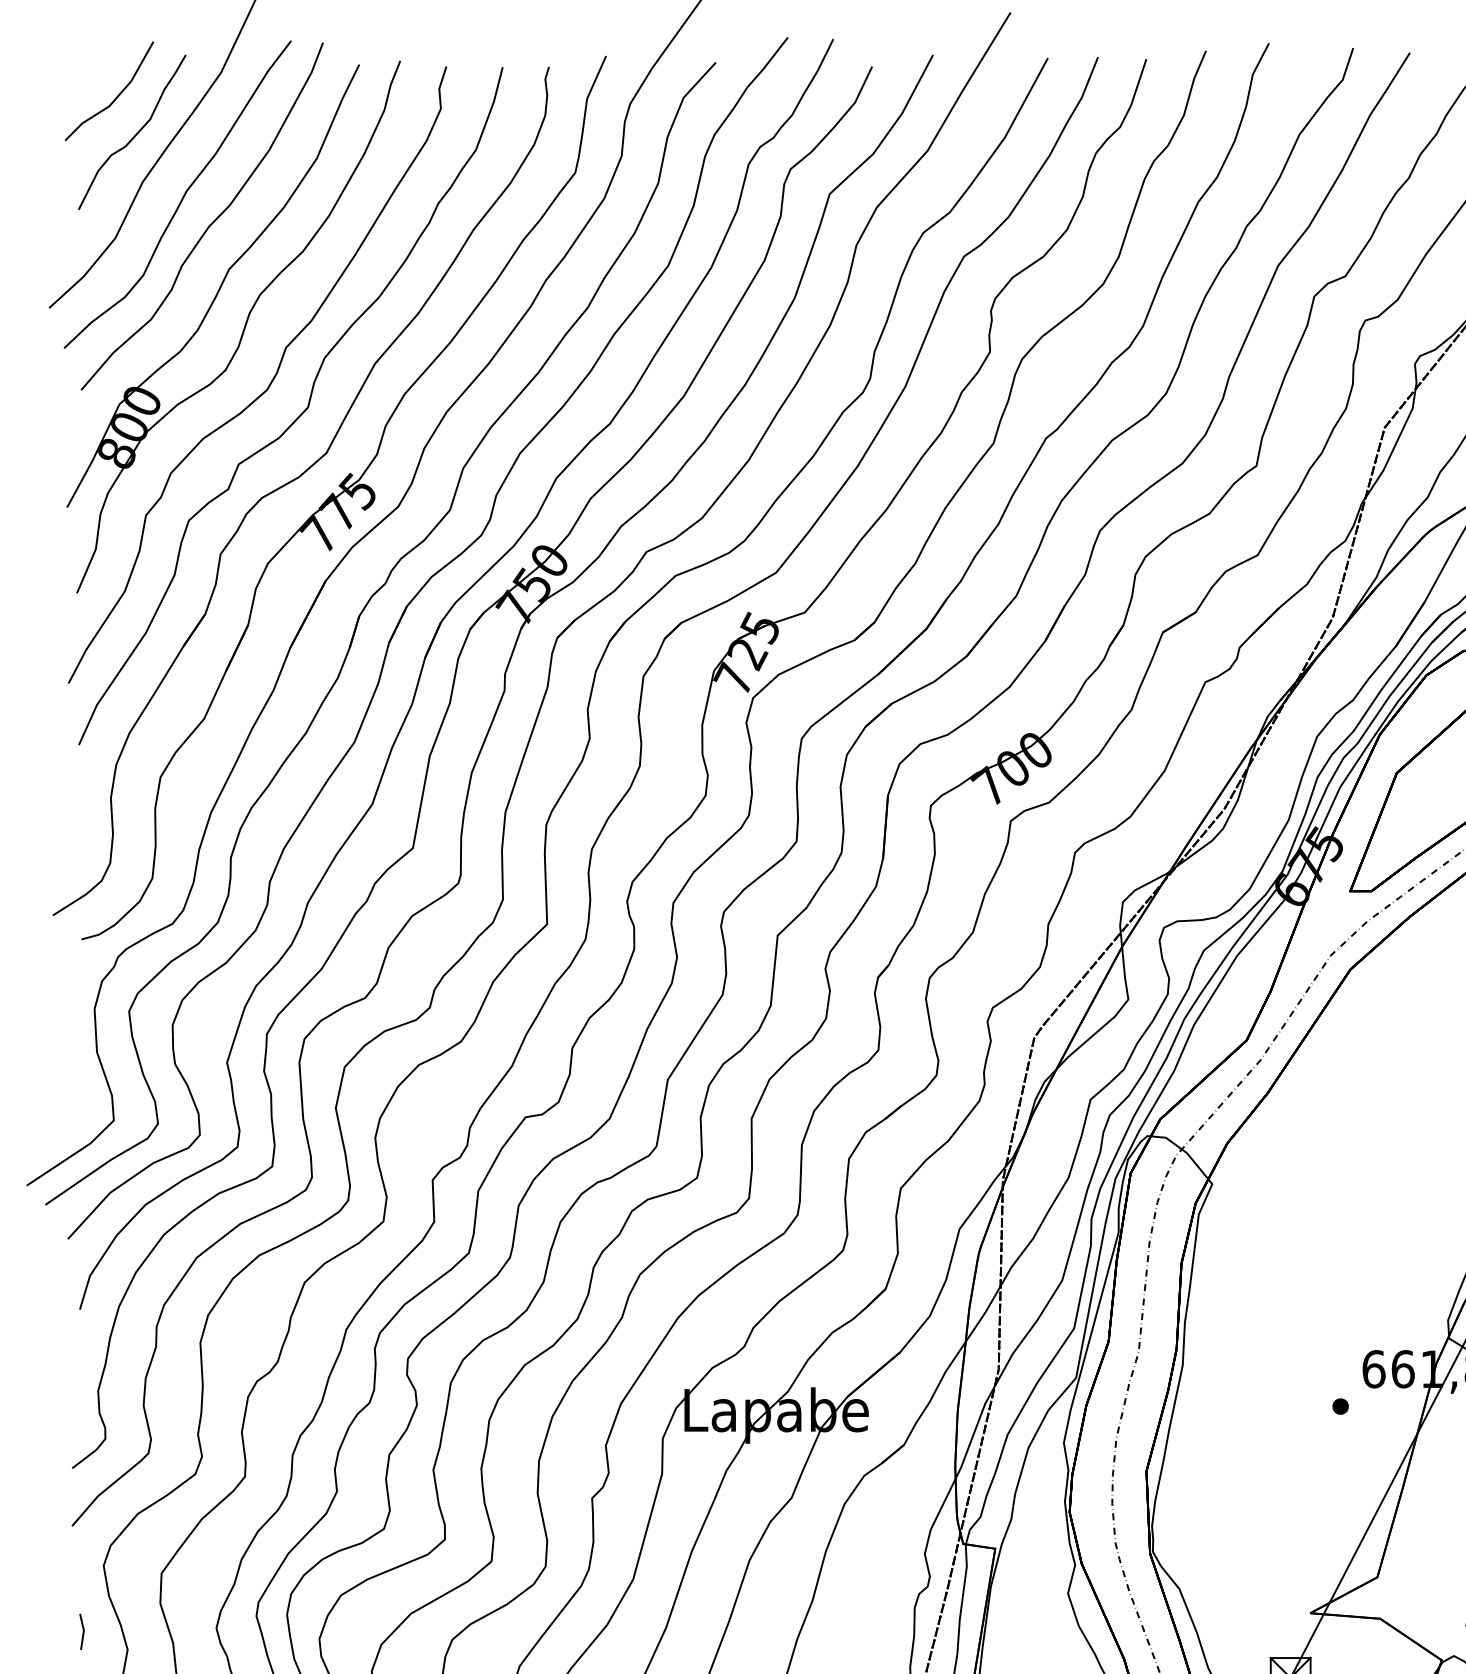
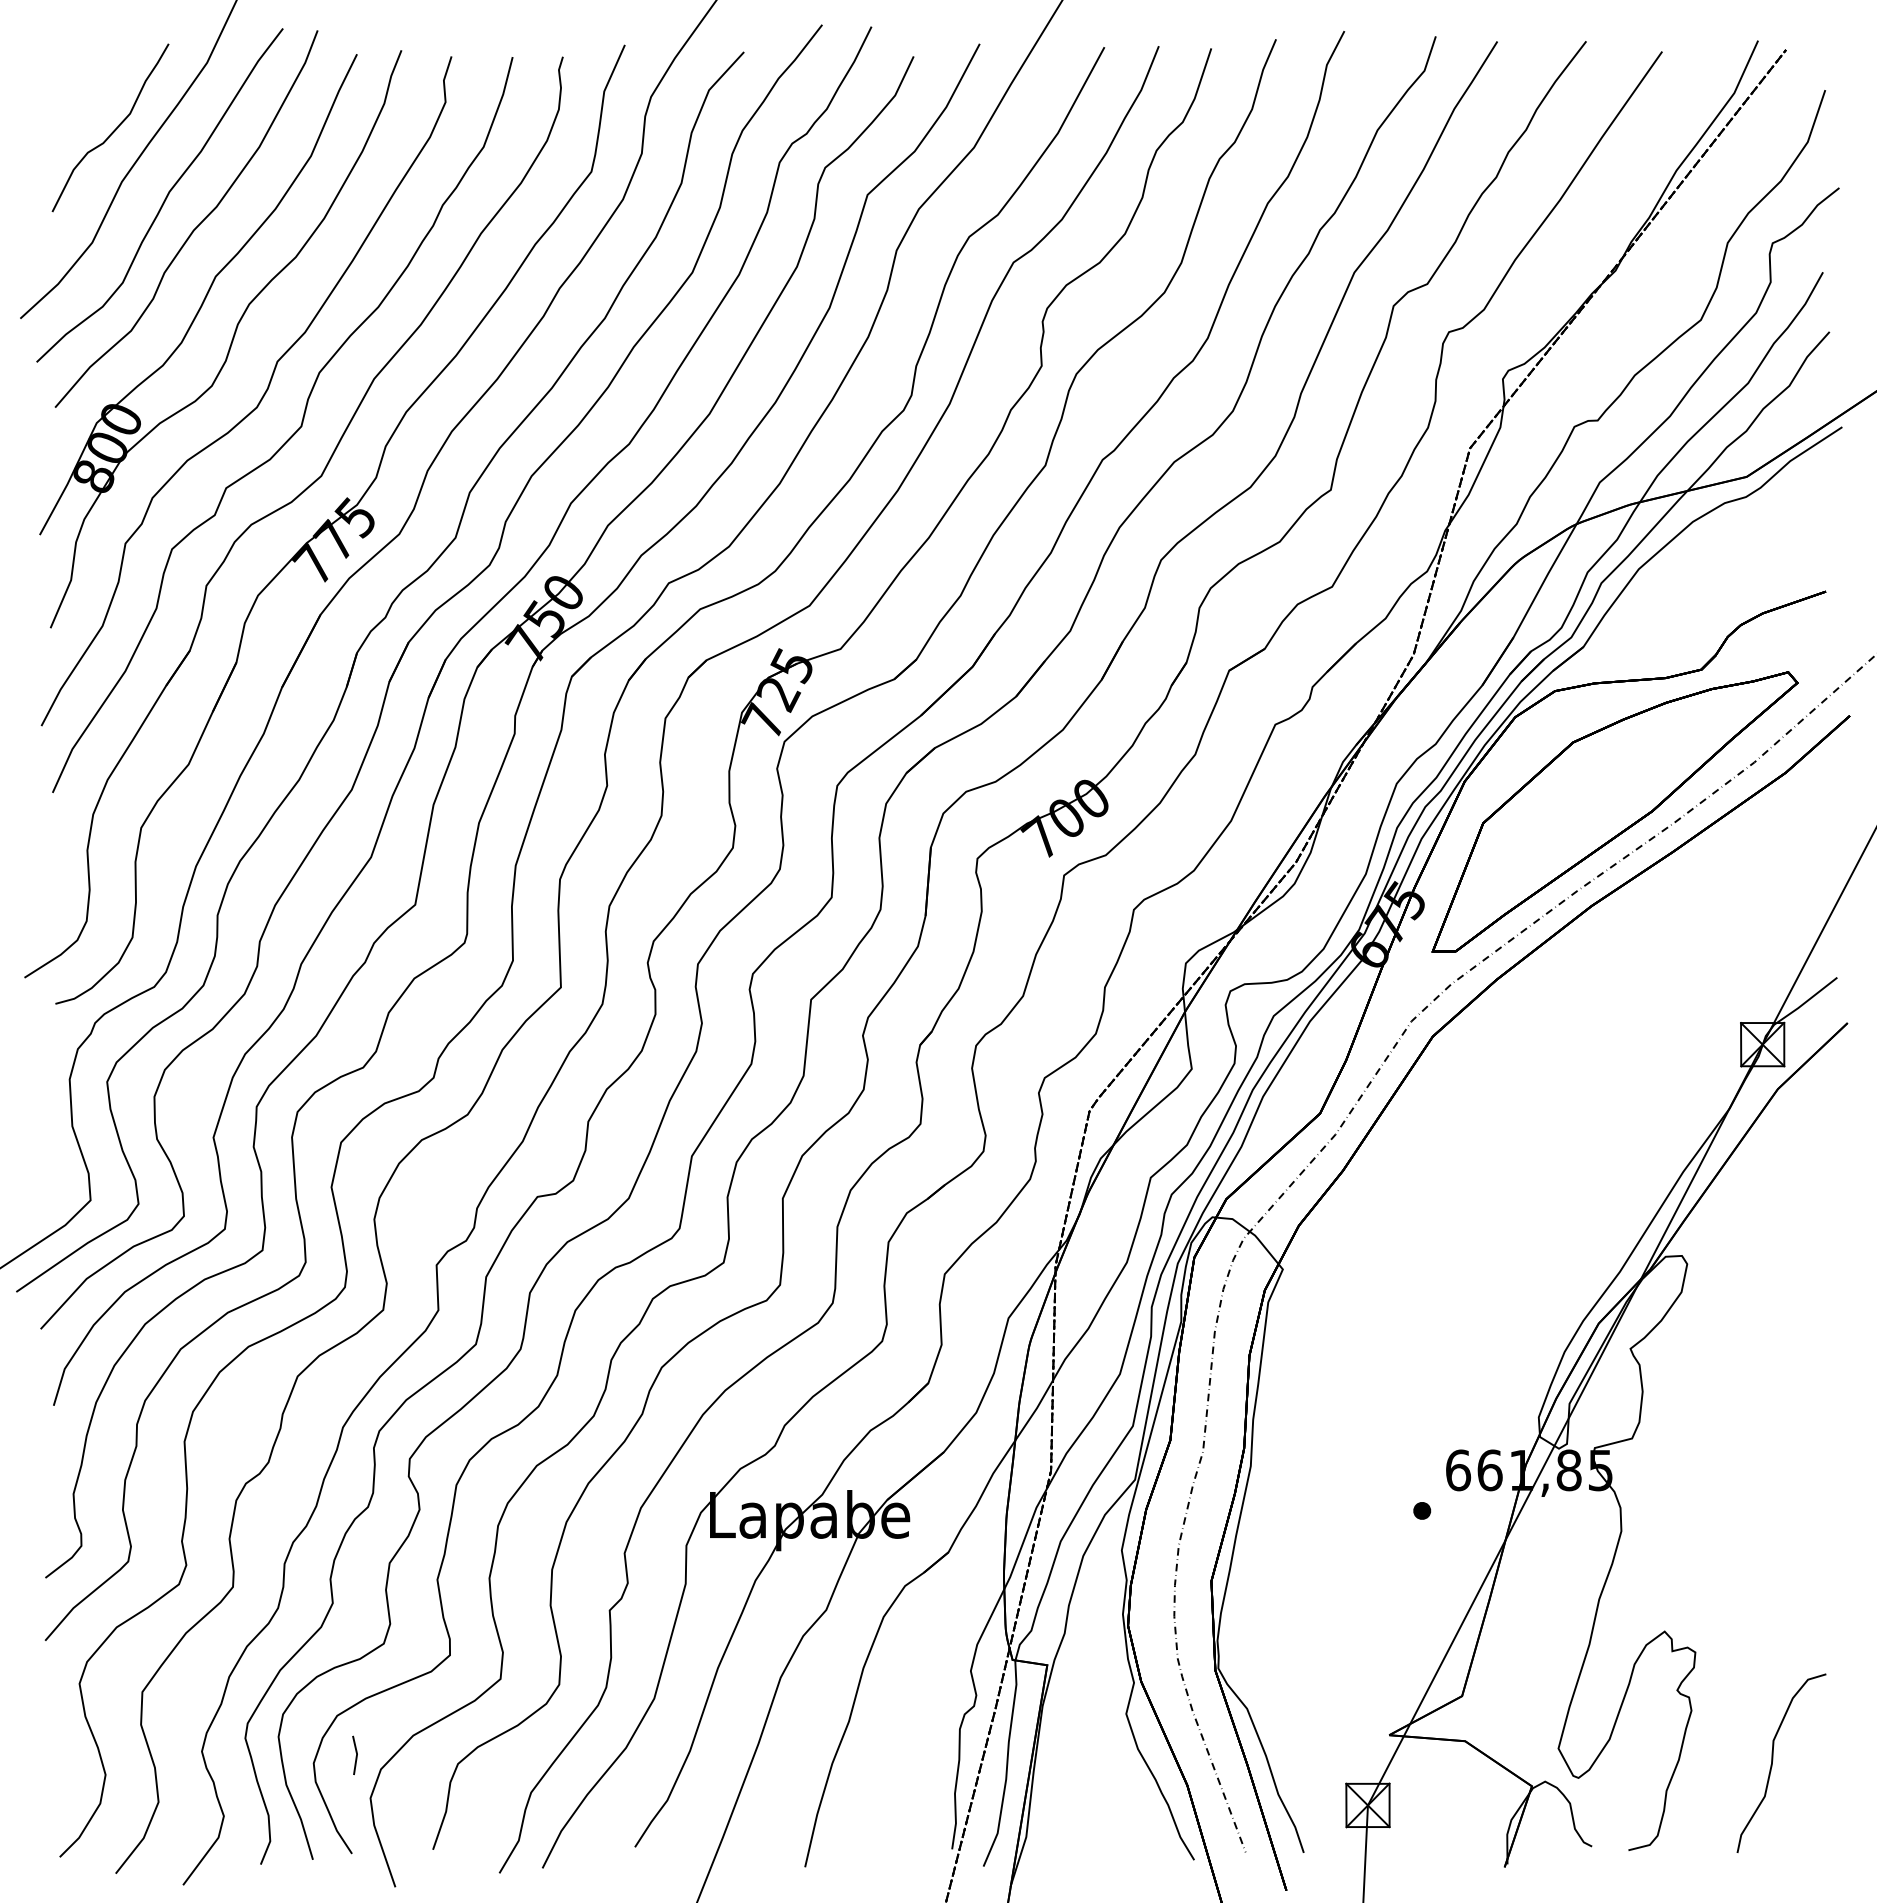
line: (115, 97) -> (92, 90), removed
line: (83, 1631) -> (356, 1754), moved

